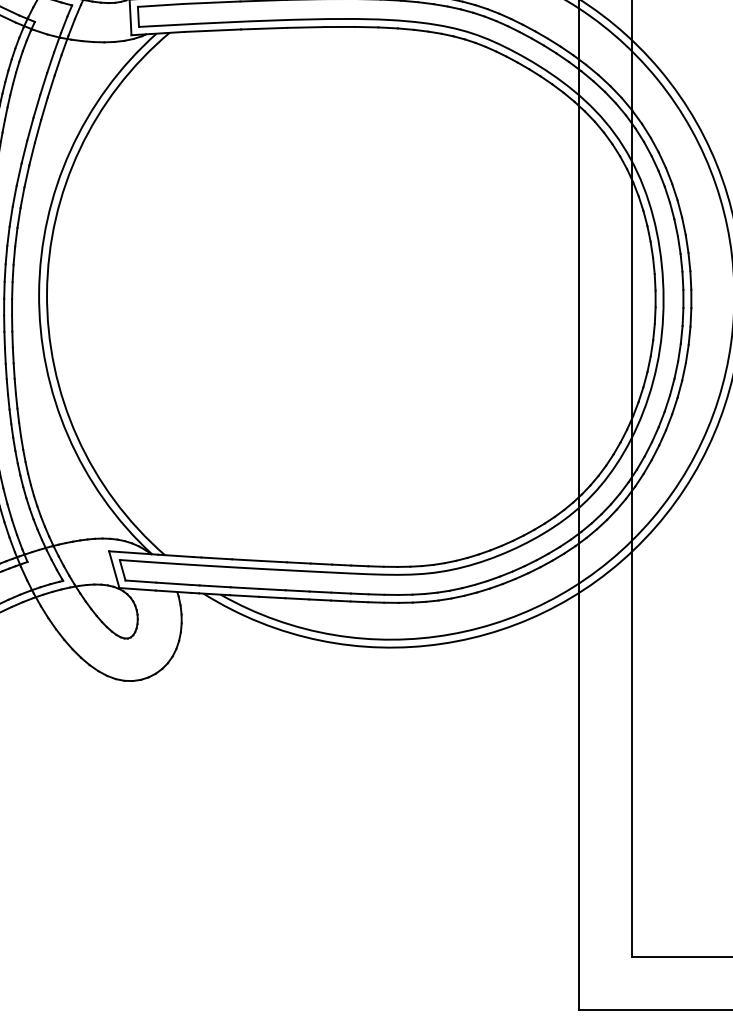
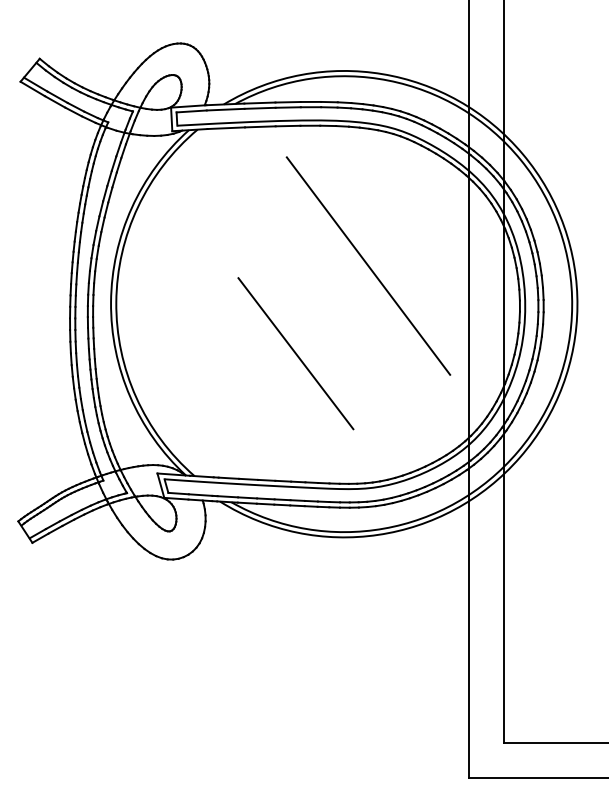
line: (427, 237) -> (368, 265), added
line: (317, 370) -> (295, 353), added

